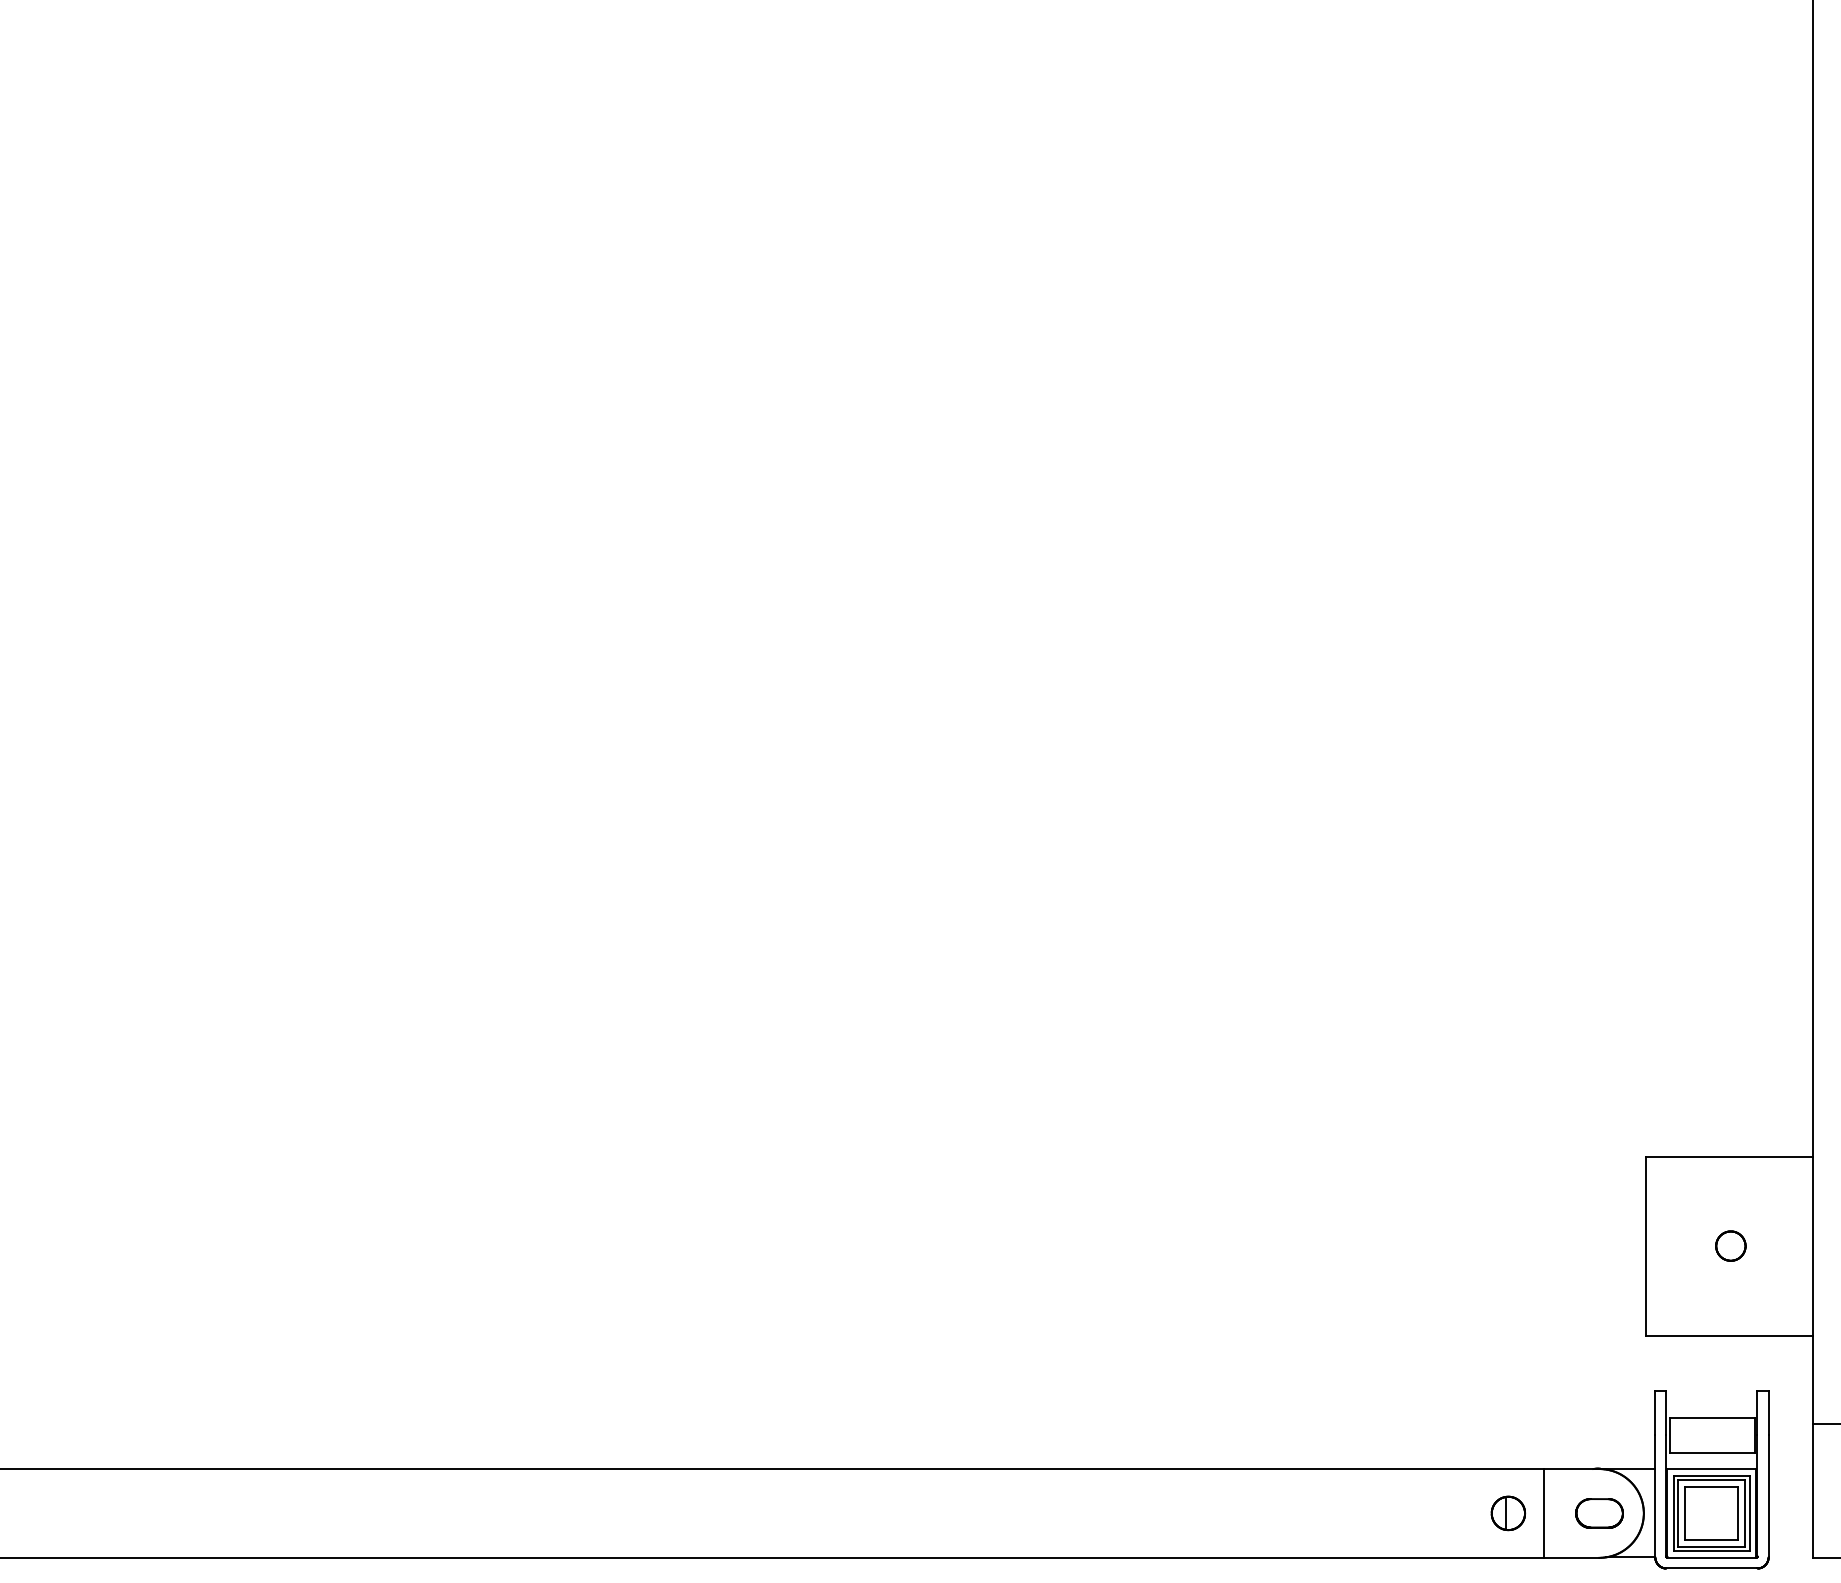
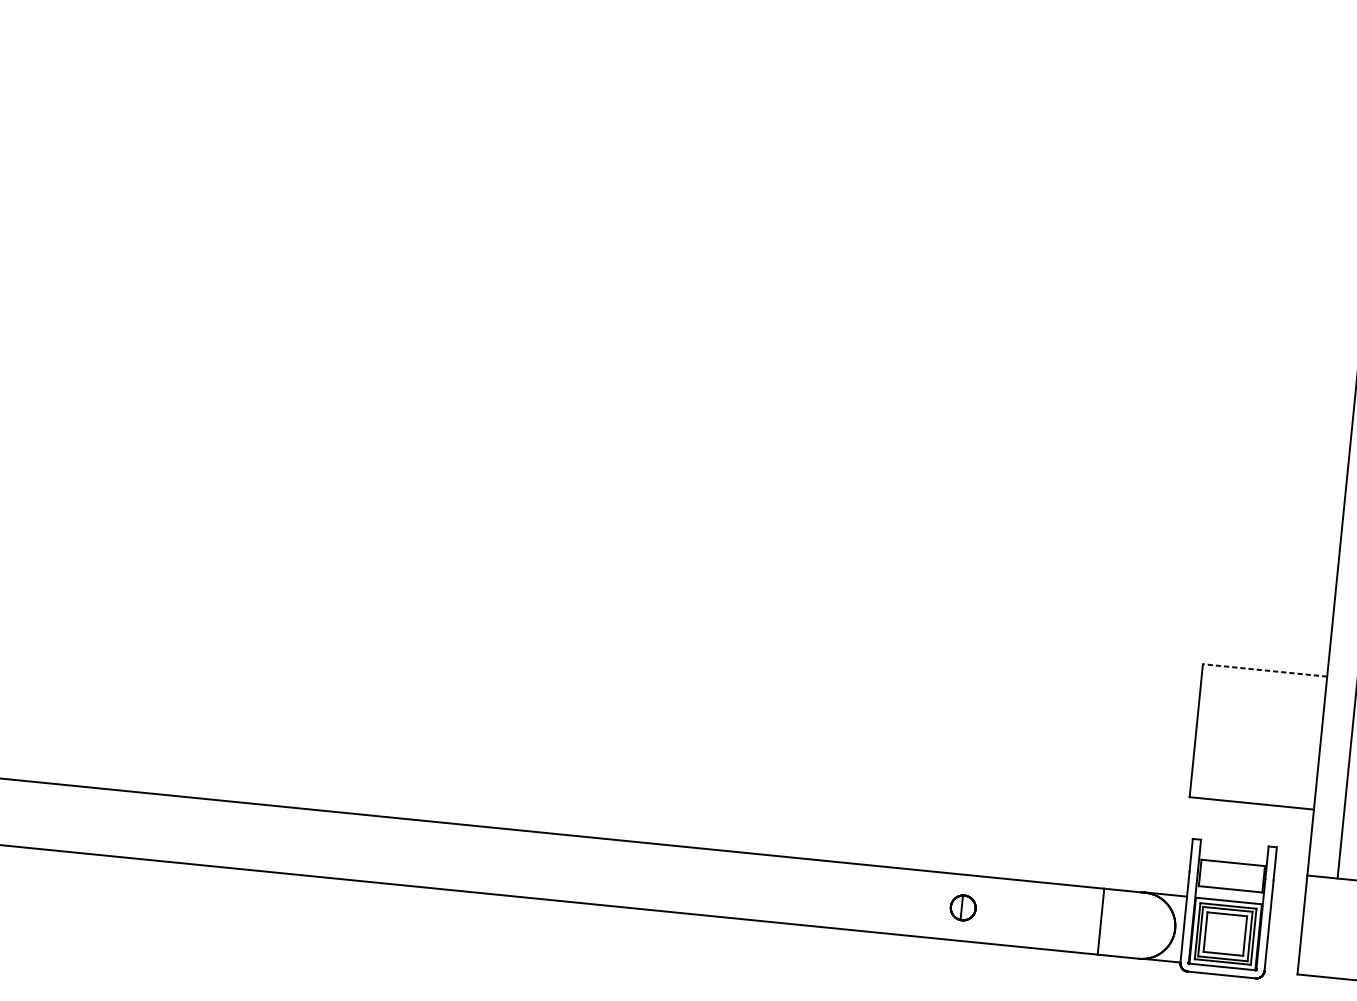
line: (1729, 1156) -> (1265, 670), solid -> dashed
part: (1730, 1245) -> (1259, 736), removed
part: (1507, 1513) -> (962, 907), moved
part: (1599, 1513) -> (1142, 925), removed

